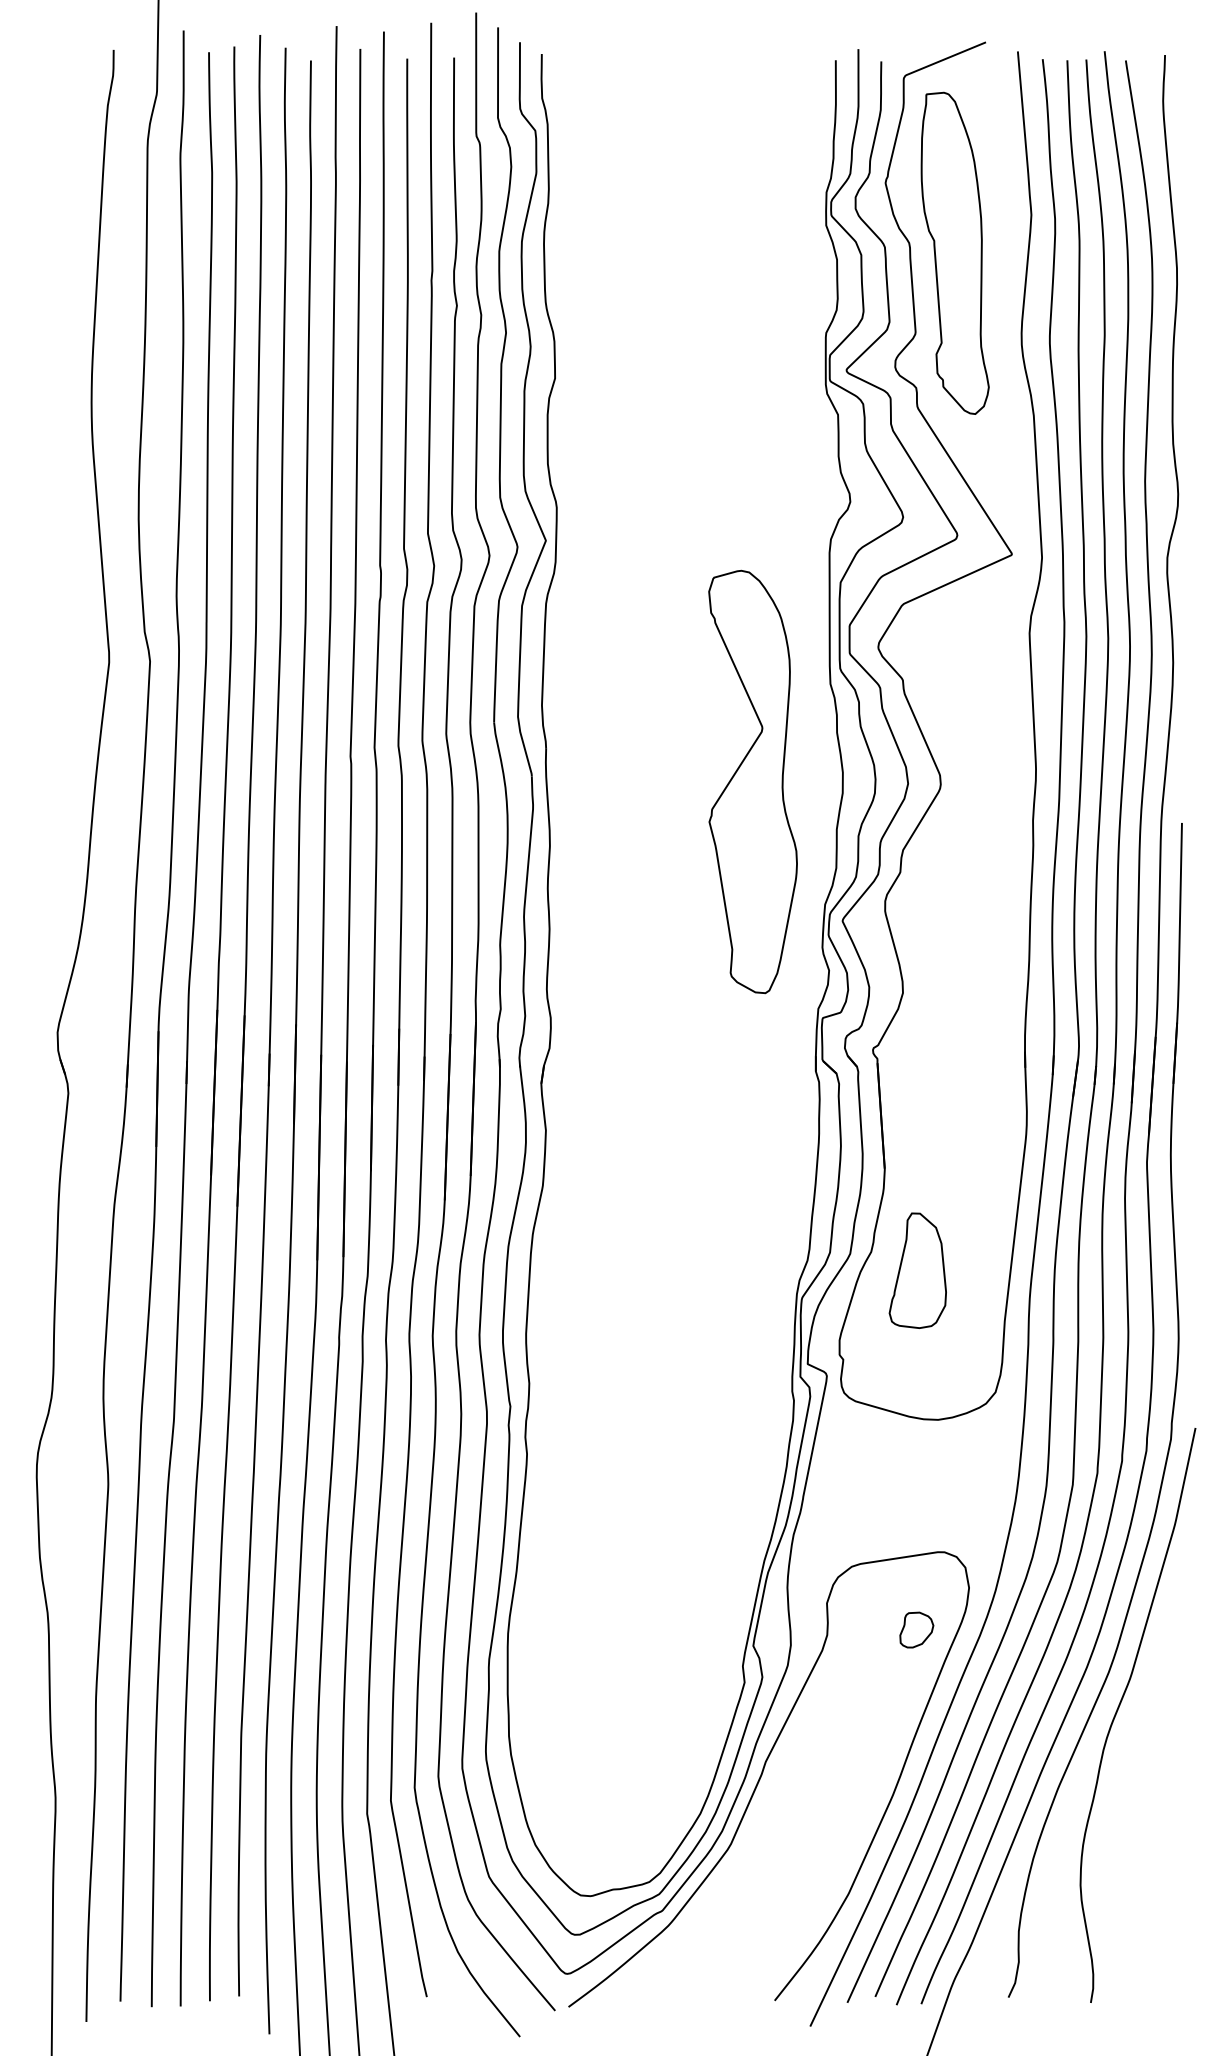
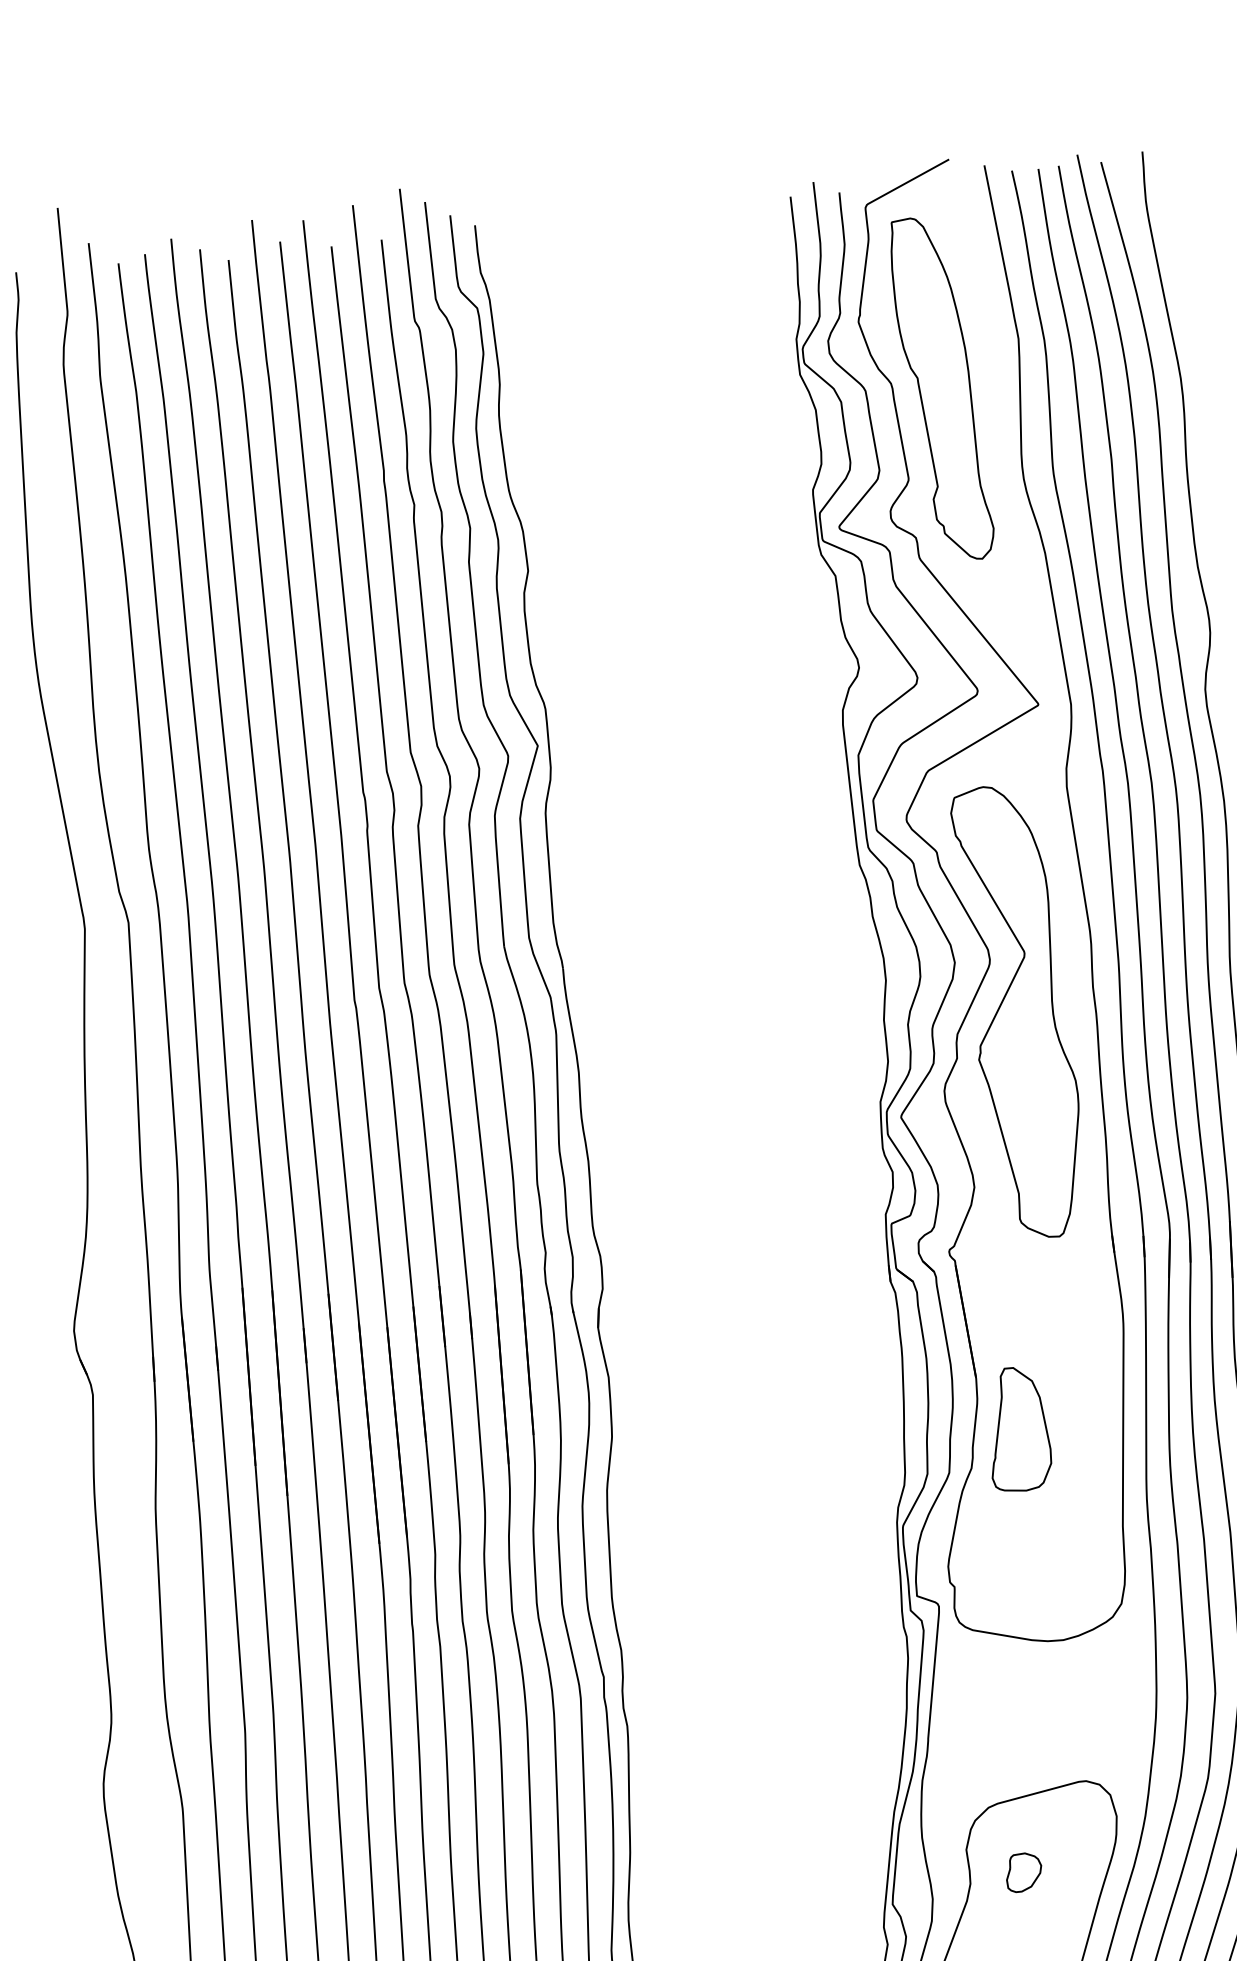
part: (752, 781) -> (1020, 1011), moved
part: (917, 1270) -> (1017, 1429), moved
part: (916, 1629) -> (1023, 1871), moved

